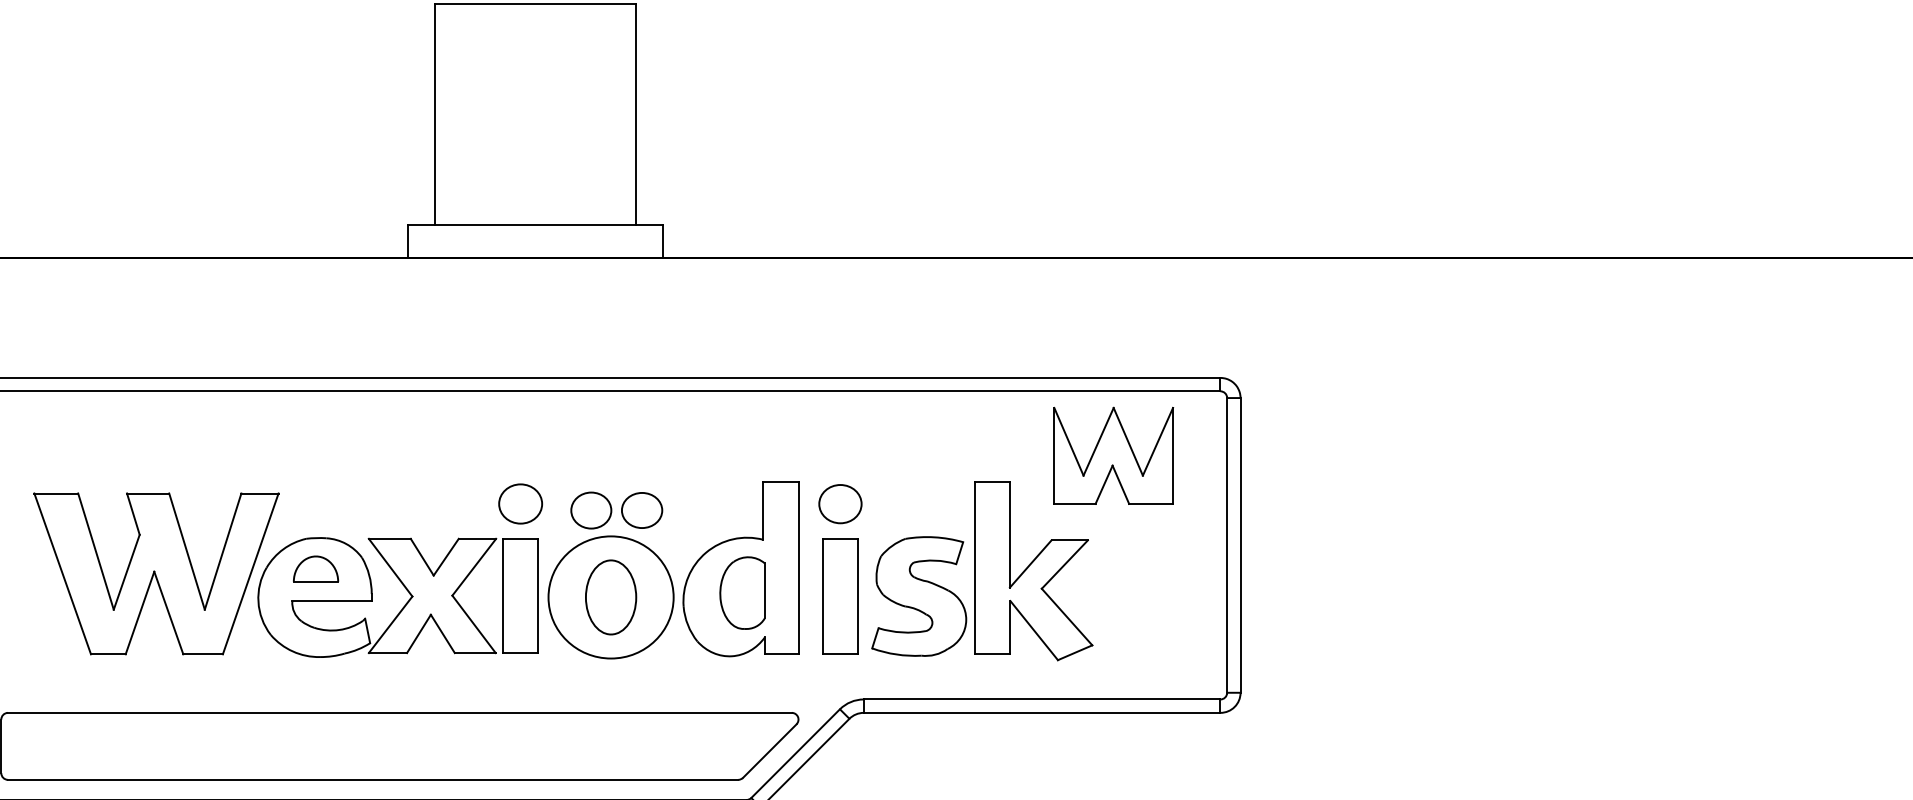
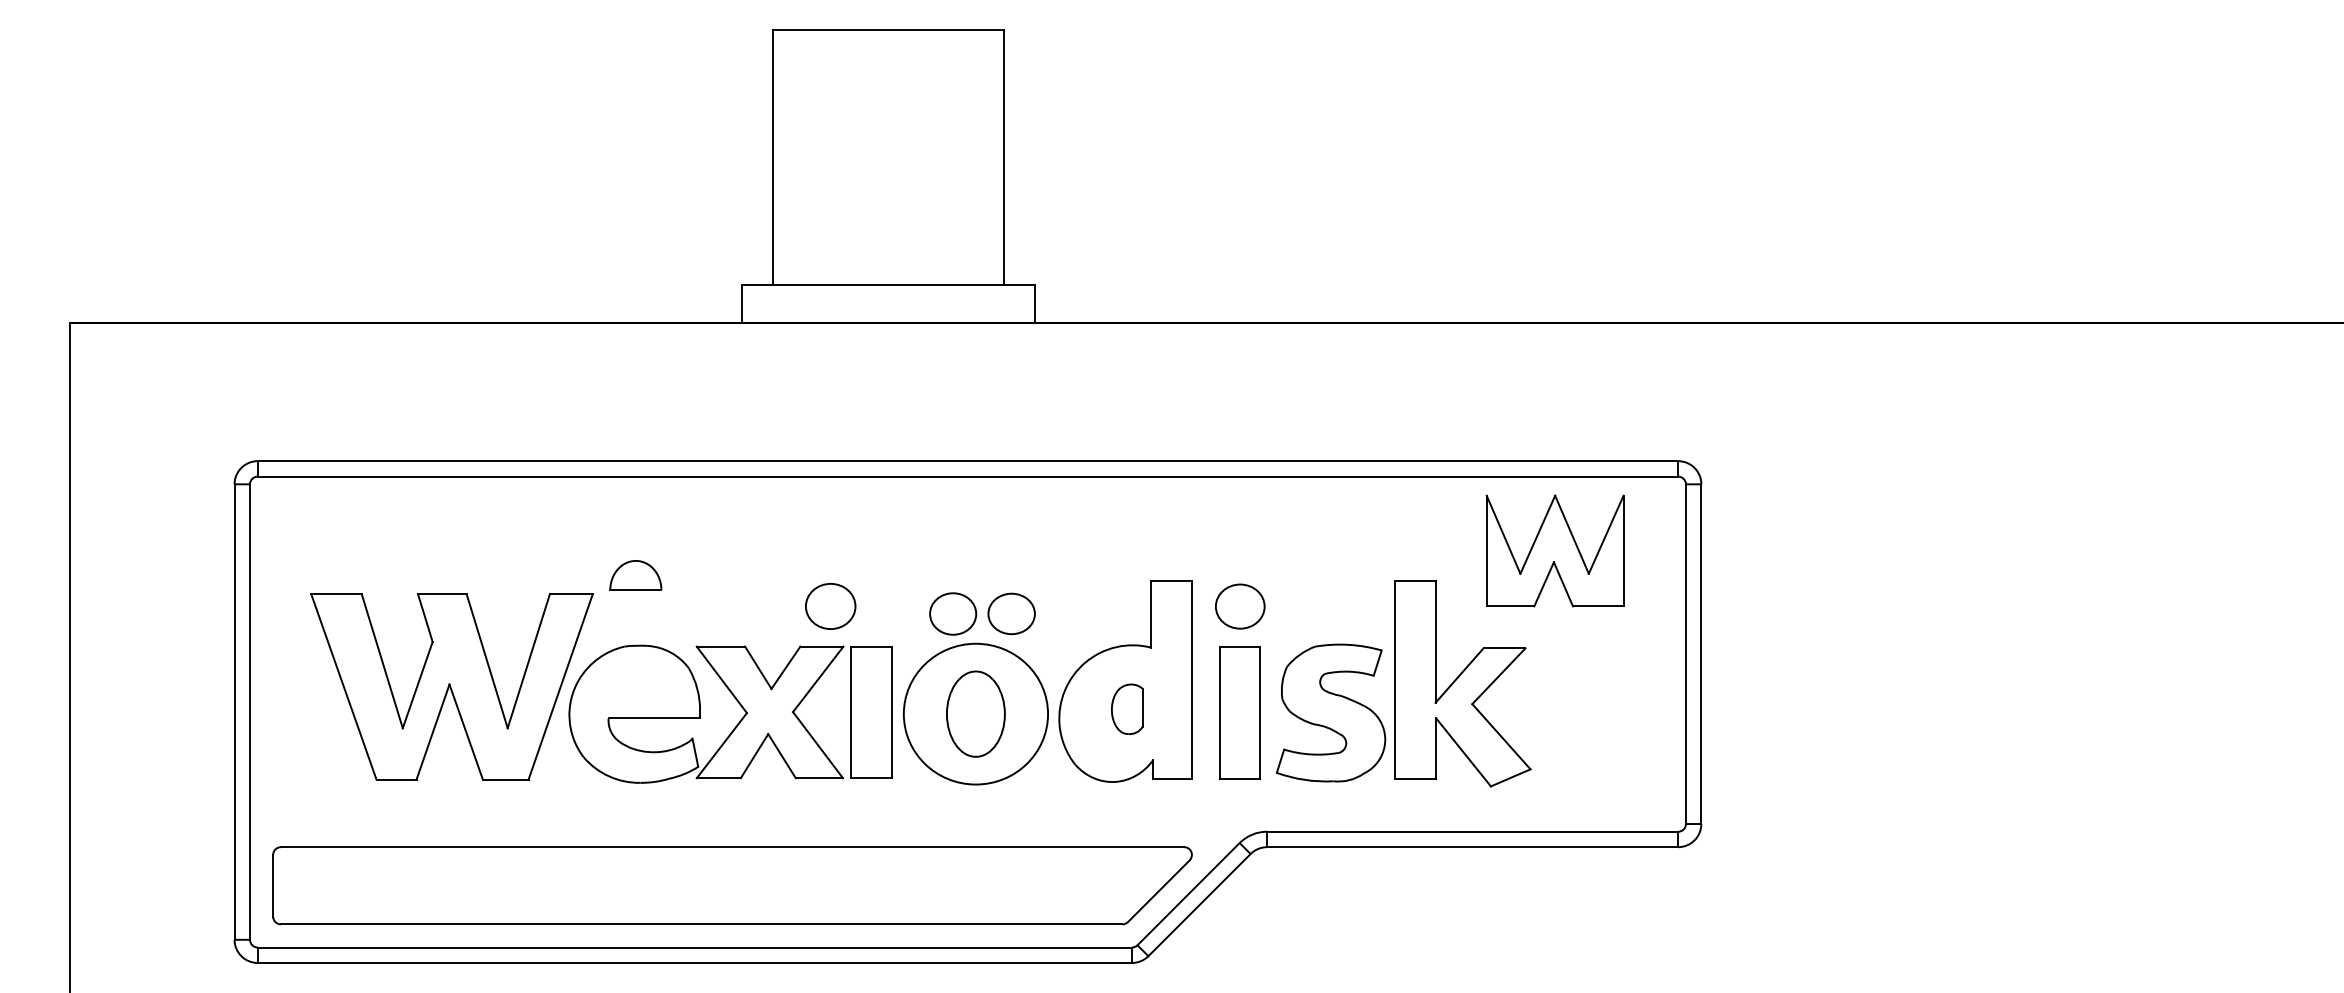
part: (520, 504) -> (830, 606), moved
part: (315, 569) -> (635, 575), moved
part: (741, 593) -> (1126, 709), size x0.6

